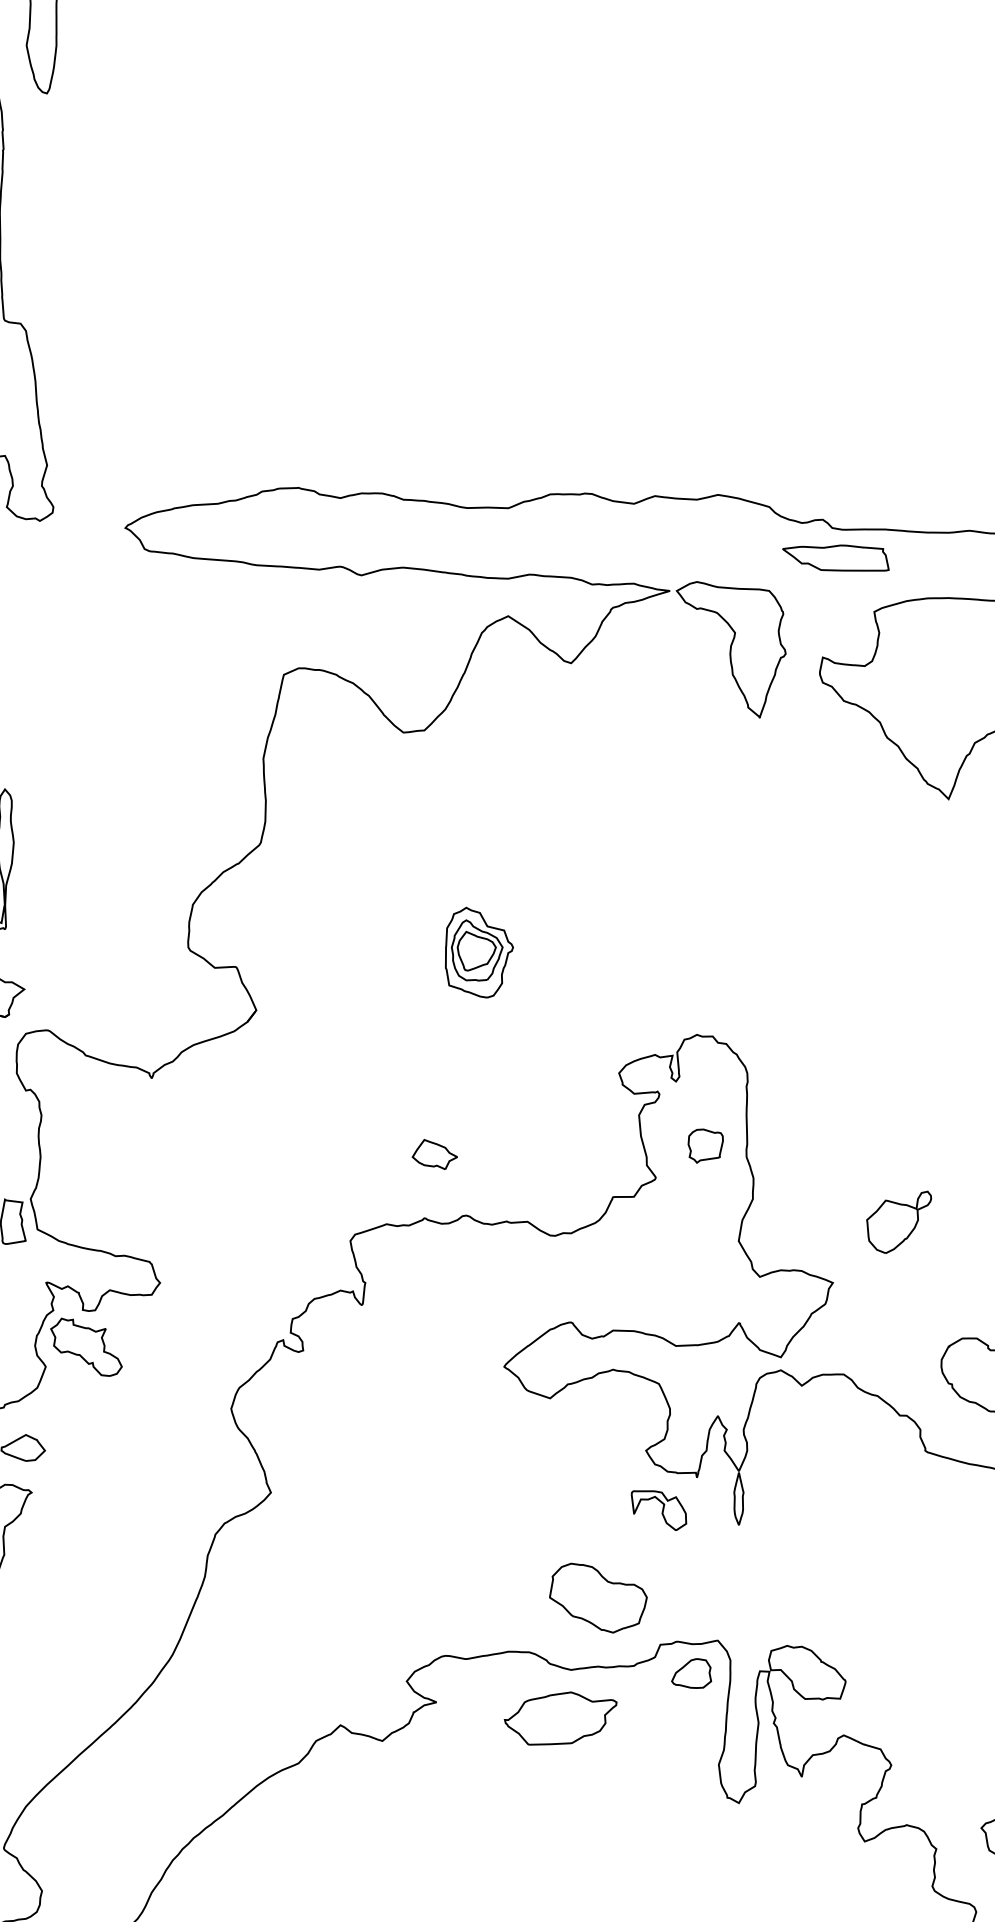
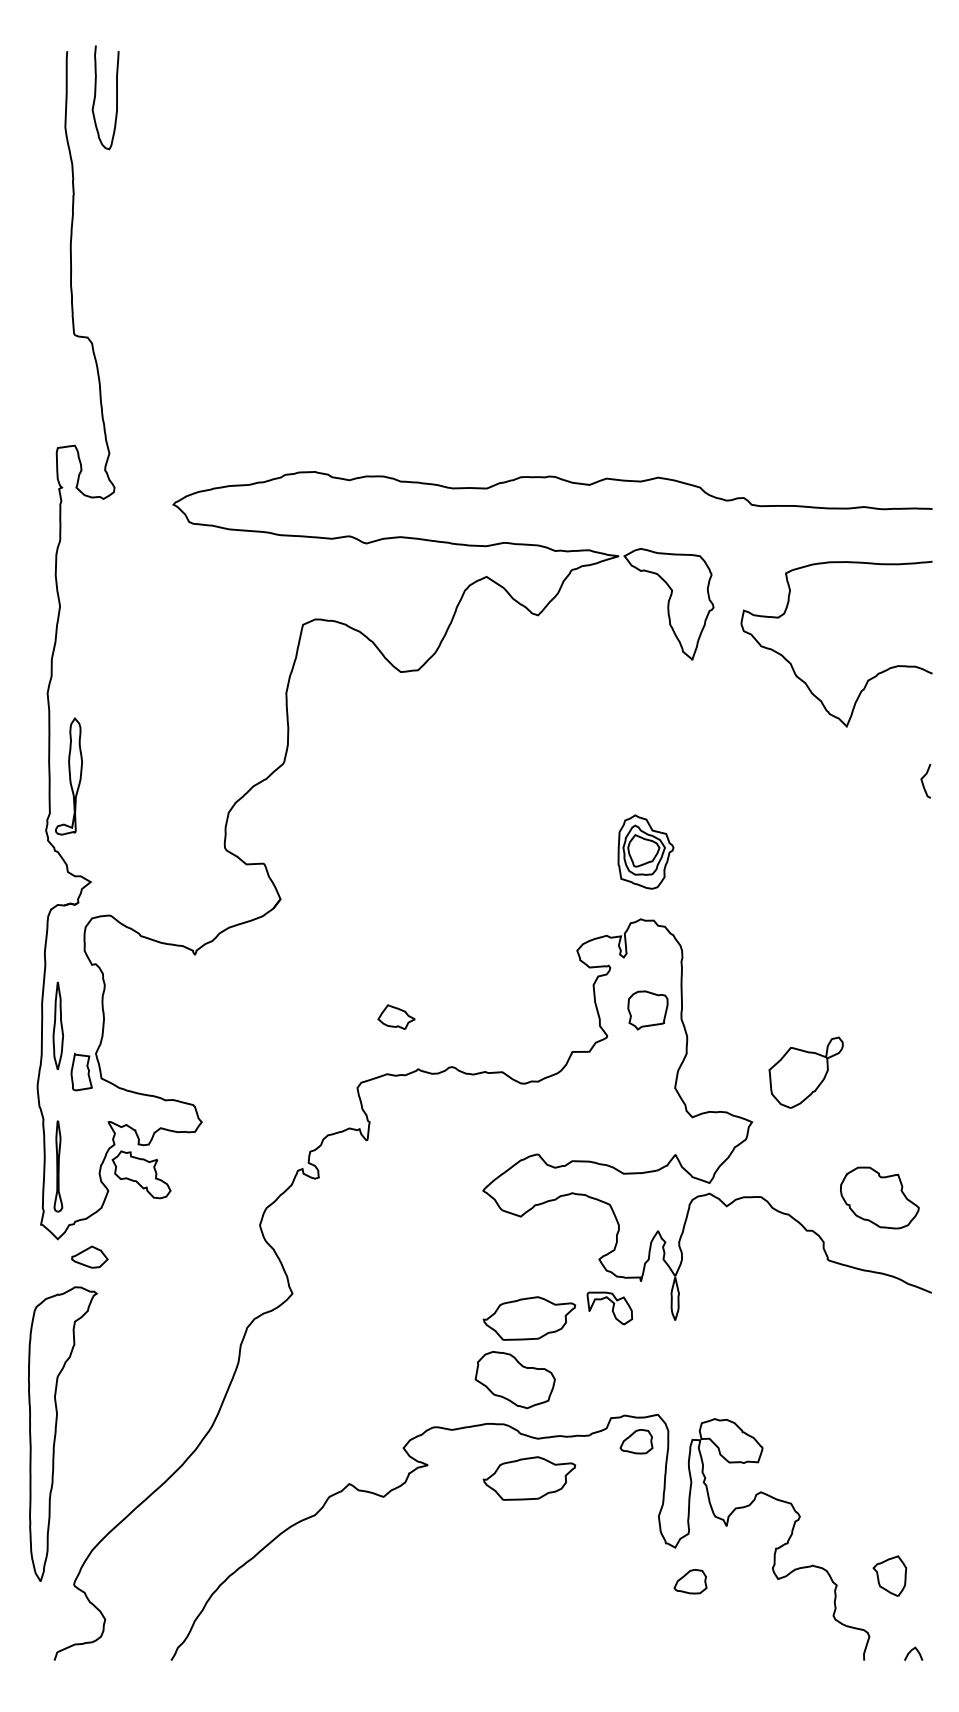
part: (835, 558) -> (754, 529), removed
part: (478, 951) -> (645, 851), moved
part: (706, 1145) -> (648, 1009), size x1.4
part: (434, 1153) -> (396, 1016), moved
part: (899, 1222) -> (806, 1072), size x1.4
part: (560, 1522) -> (529, 1318), added
part: (597, 1598) -> (514, 1380), moved
part: (757, 1844) -> (690, 1581), added

